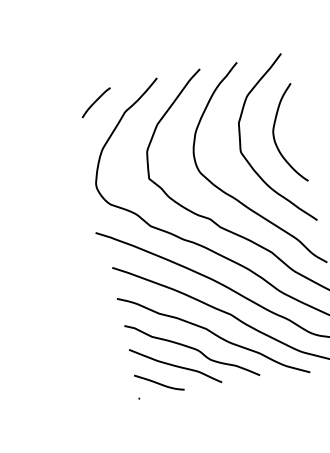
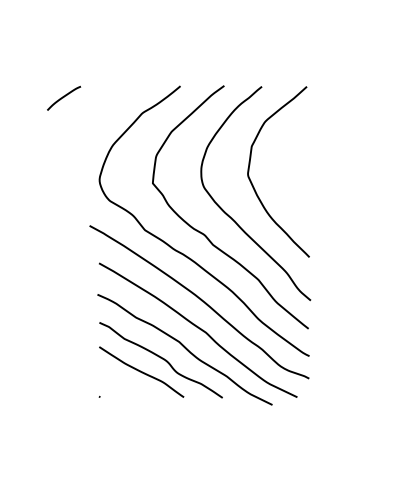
curve: (96, 101) -> (64, 97), moved
curve: (275, 137) -> (284, 167), removed
curve: (158, 382) -> (121, 384), removed

